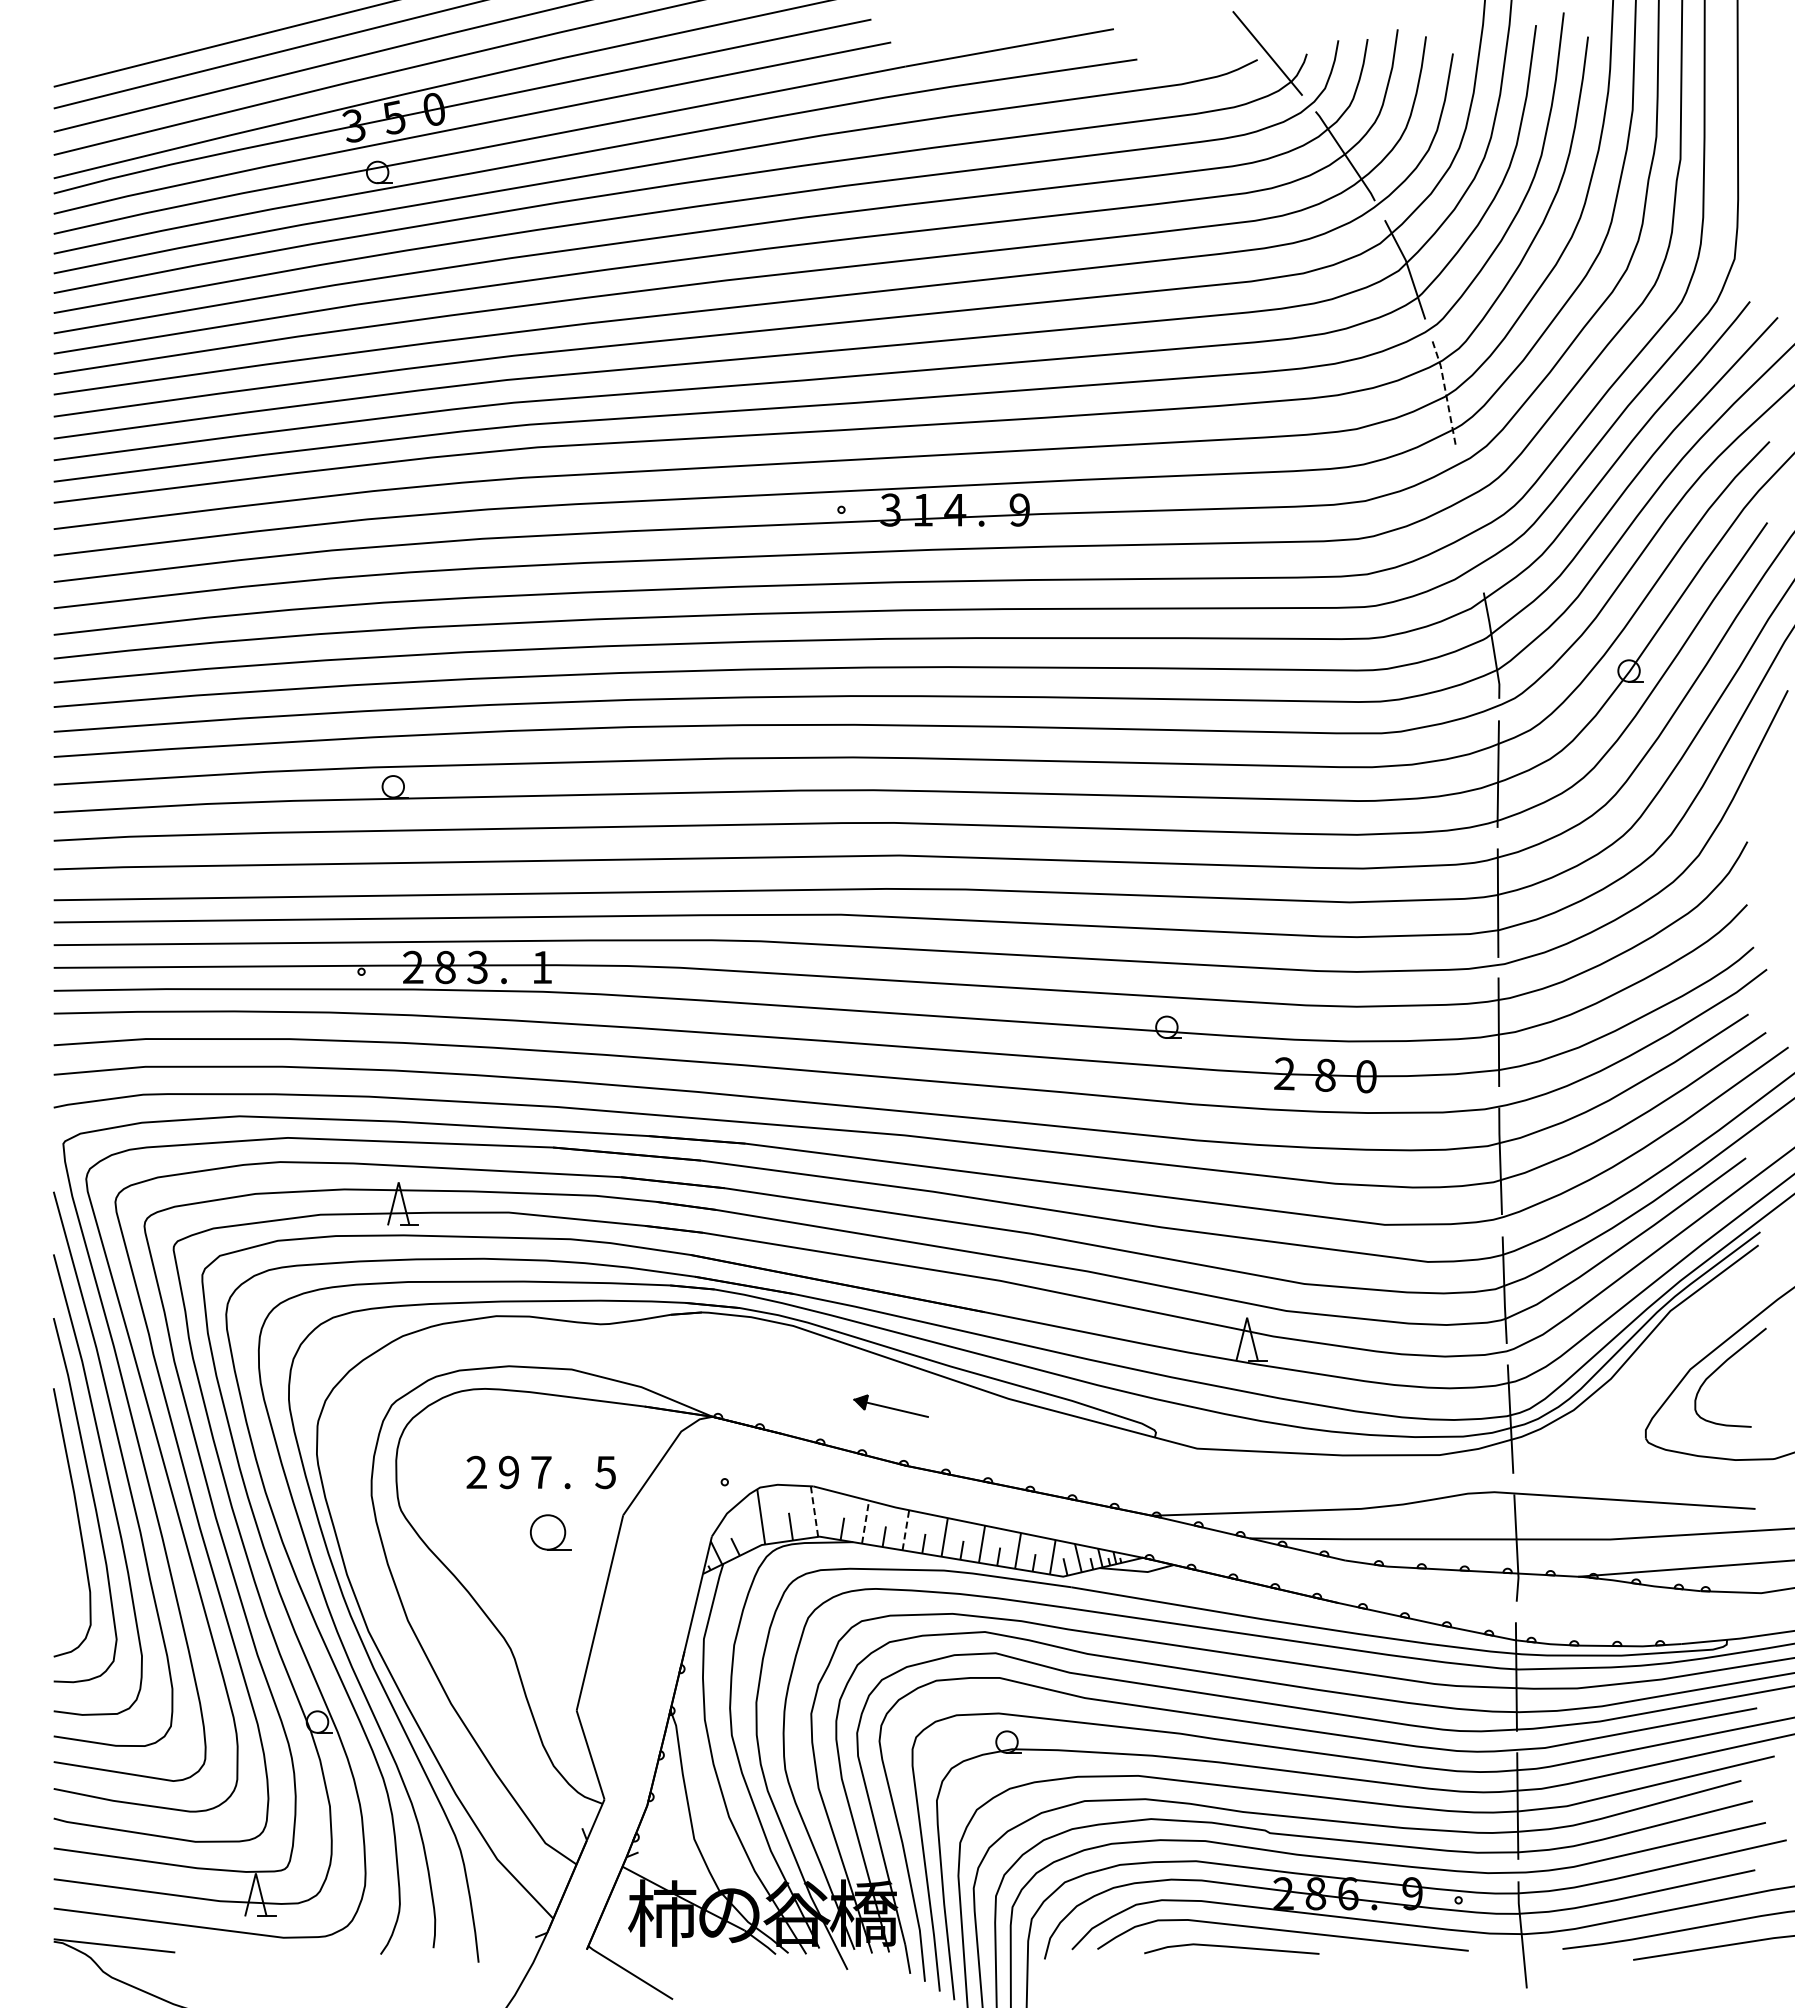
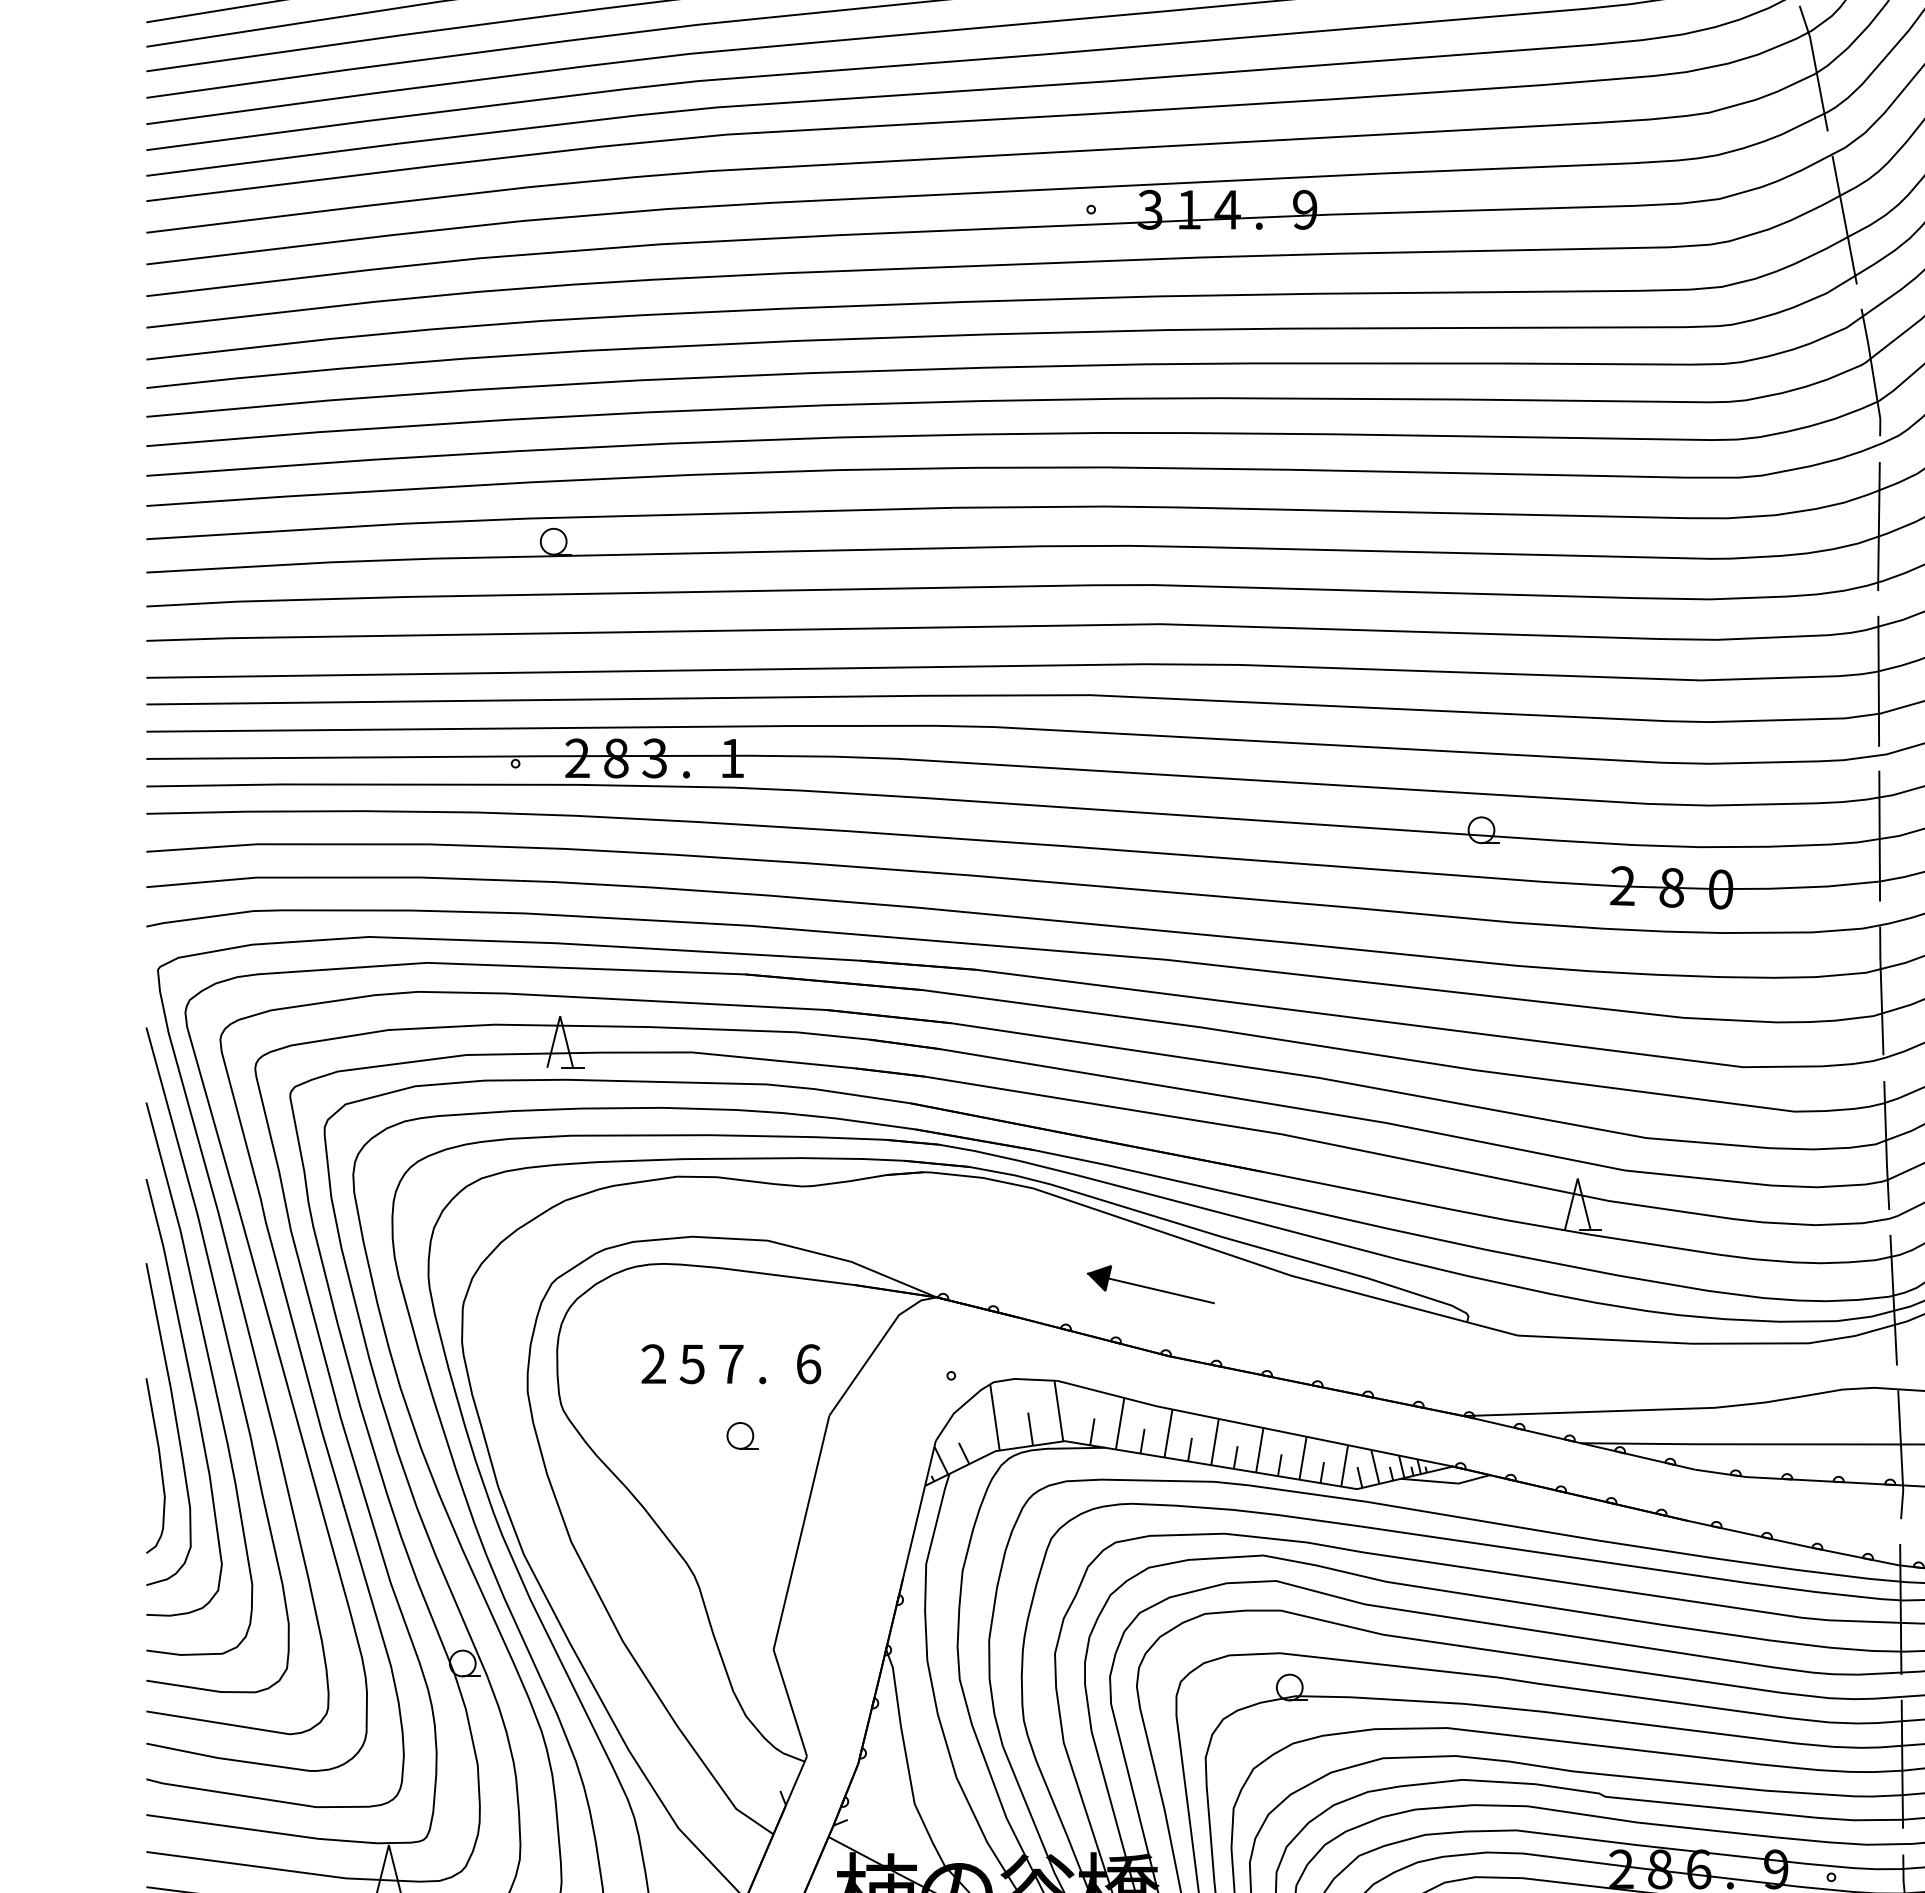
line: (1445, 391) -> (1815, 67), dashed -> solid
line: (1469, 518) -> (1844, 219), added
part: (890, 1405) -> (1150, 1283), size x1.43
text: (508, 1472) -> (691, 1364), 9 -> 5
text: (605, 1472) -> (808, 1364), 5 -> 6
line: (814, 1511) -> (1058, 1410), dashed -> solid
line: (865, 1522) -> (1120, 1424), dashed -> solid
line: (905, 1529) -> (1168, 1432), dashed -> solid
part: (550, 1531) -> (742, 1434), size x0.62
curve: (64, 1556) -> (159, 1464), added

